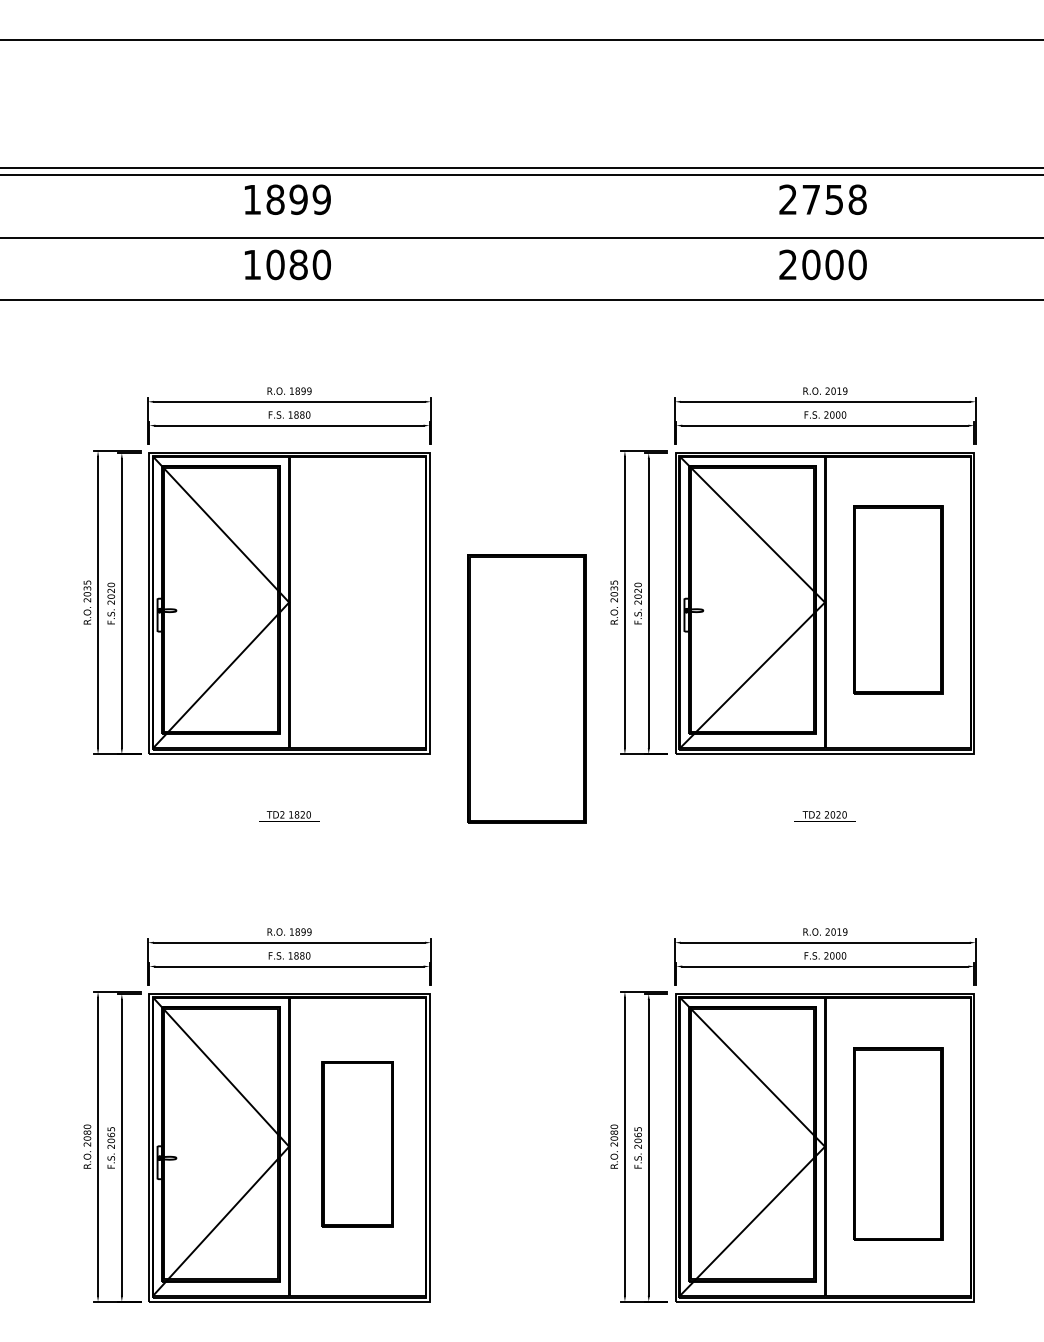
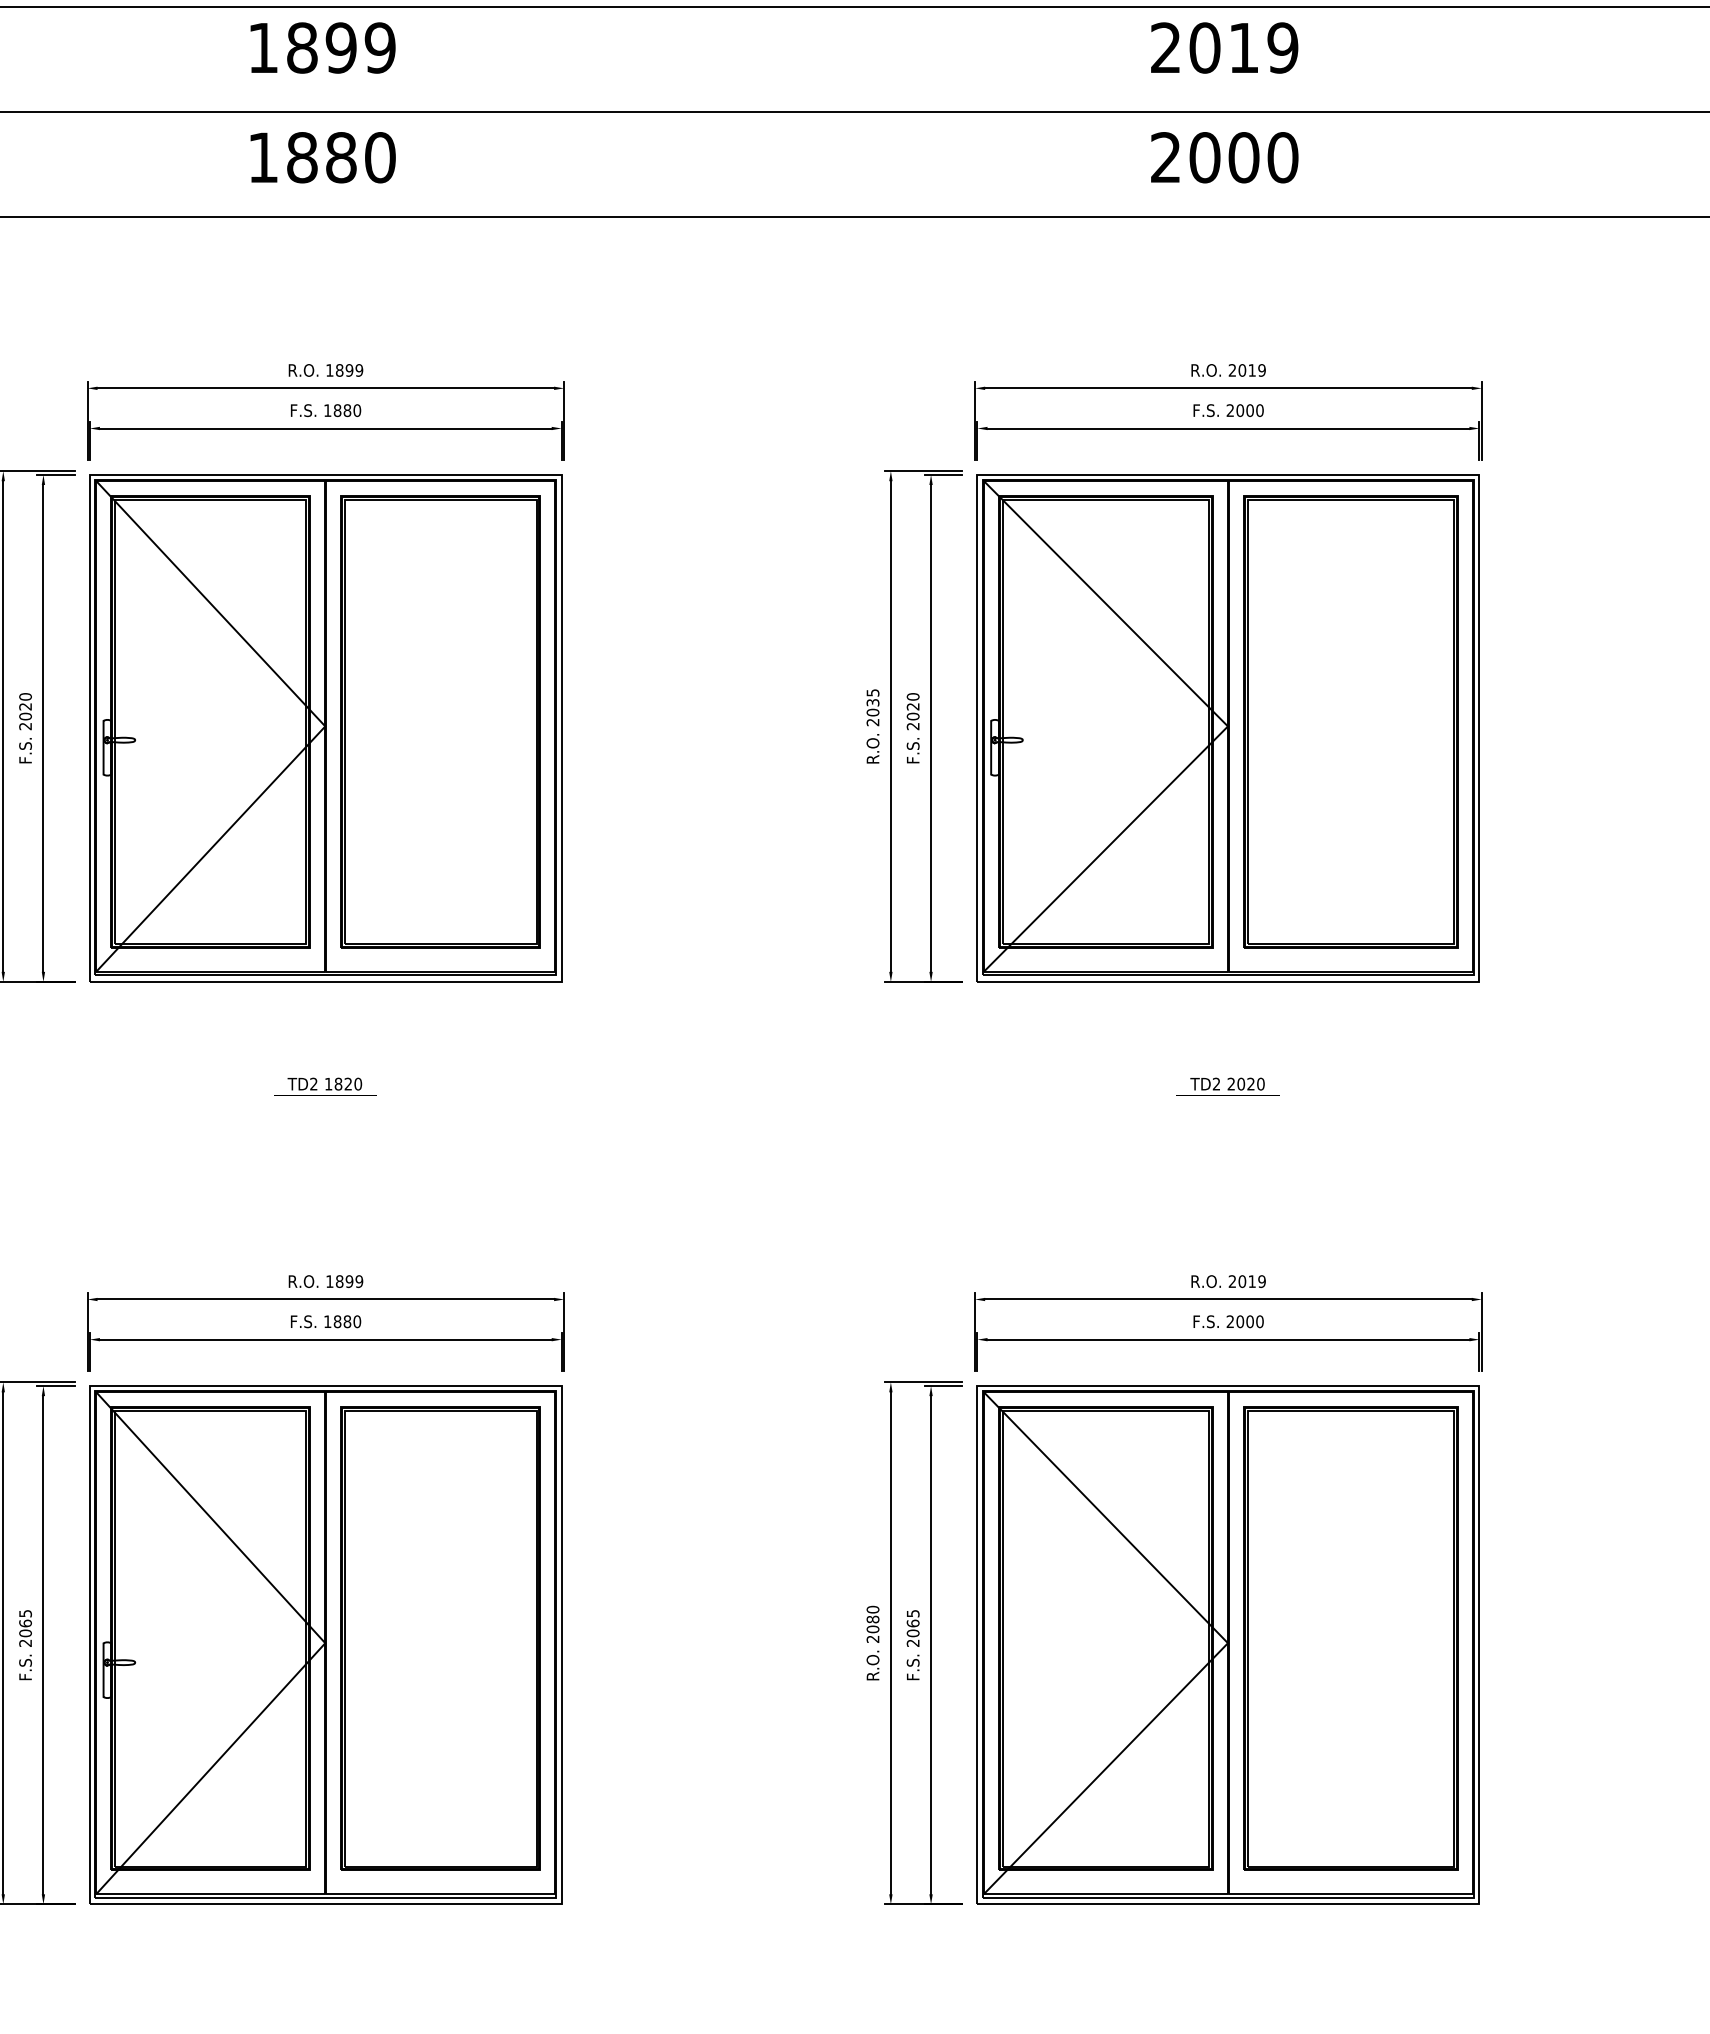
text: (834, 199) -> (1243, 47), 2758 -> 2019
text: (275, 264) -> (302, 157), 1080 -> 1880
part: (898, 599) -> (1351, 721), size x1.43
part: (526, 688) -> (440, 721), moved
part: (357, 1144) -> (440, 1639), size x1.67
part: (898, 1144) -> (1351, 1639), size x1.43

